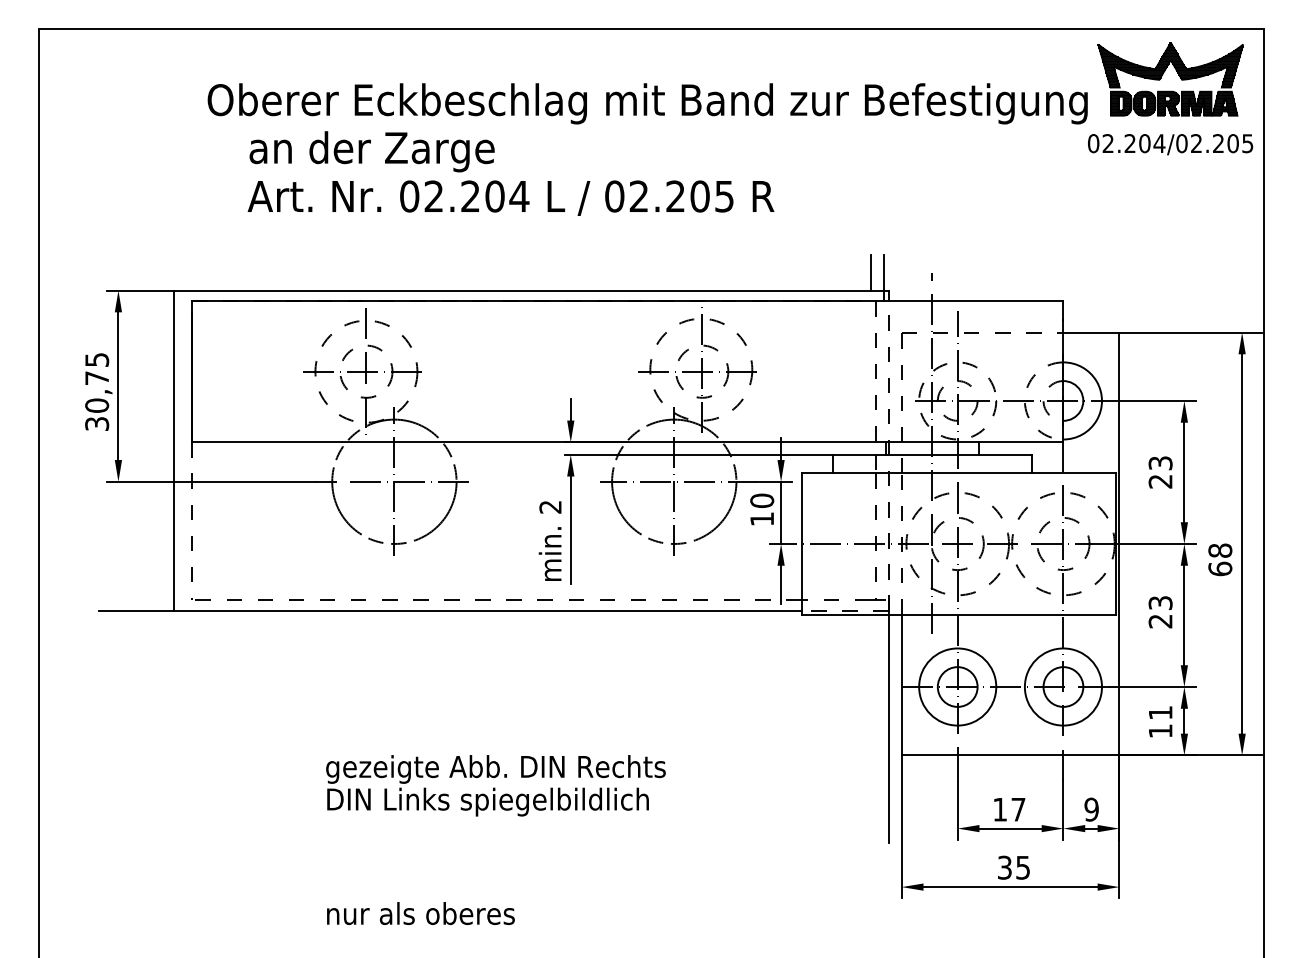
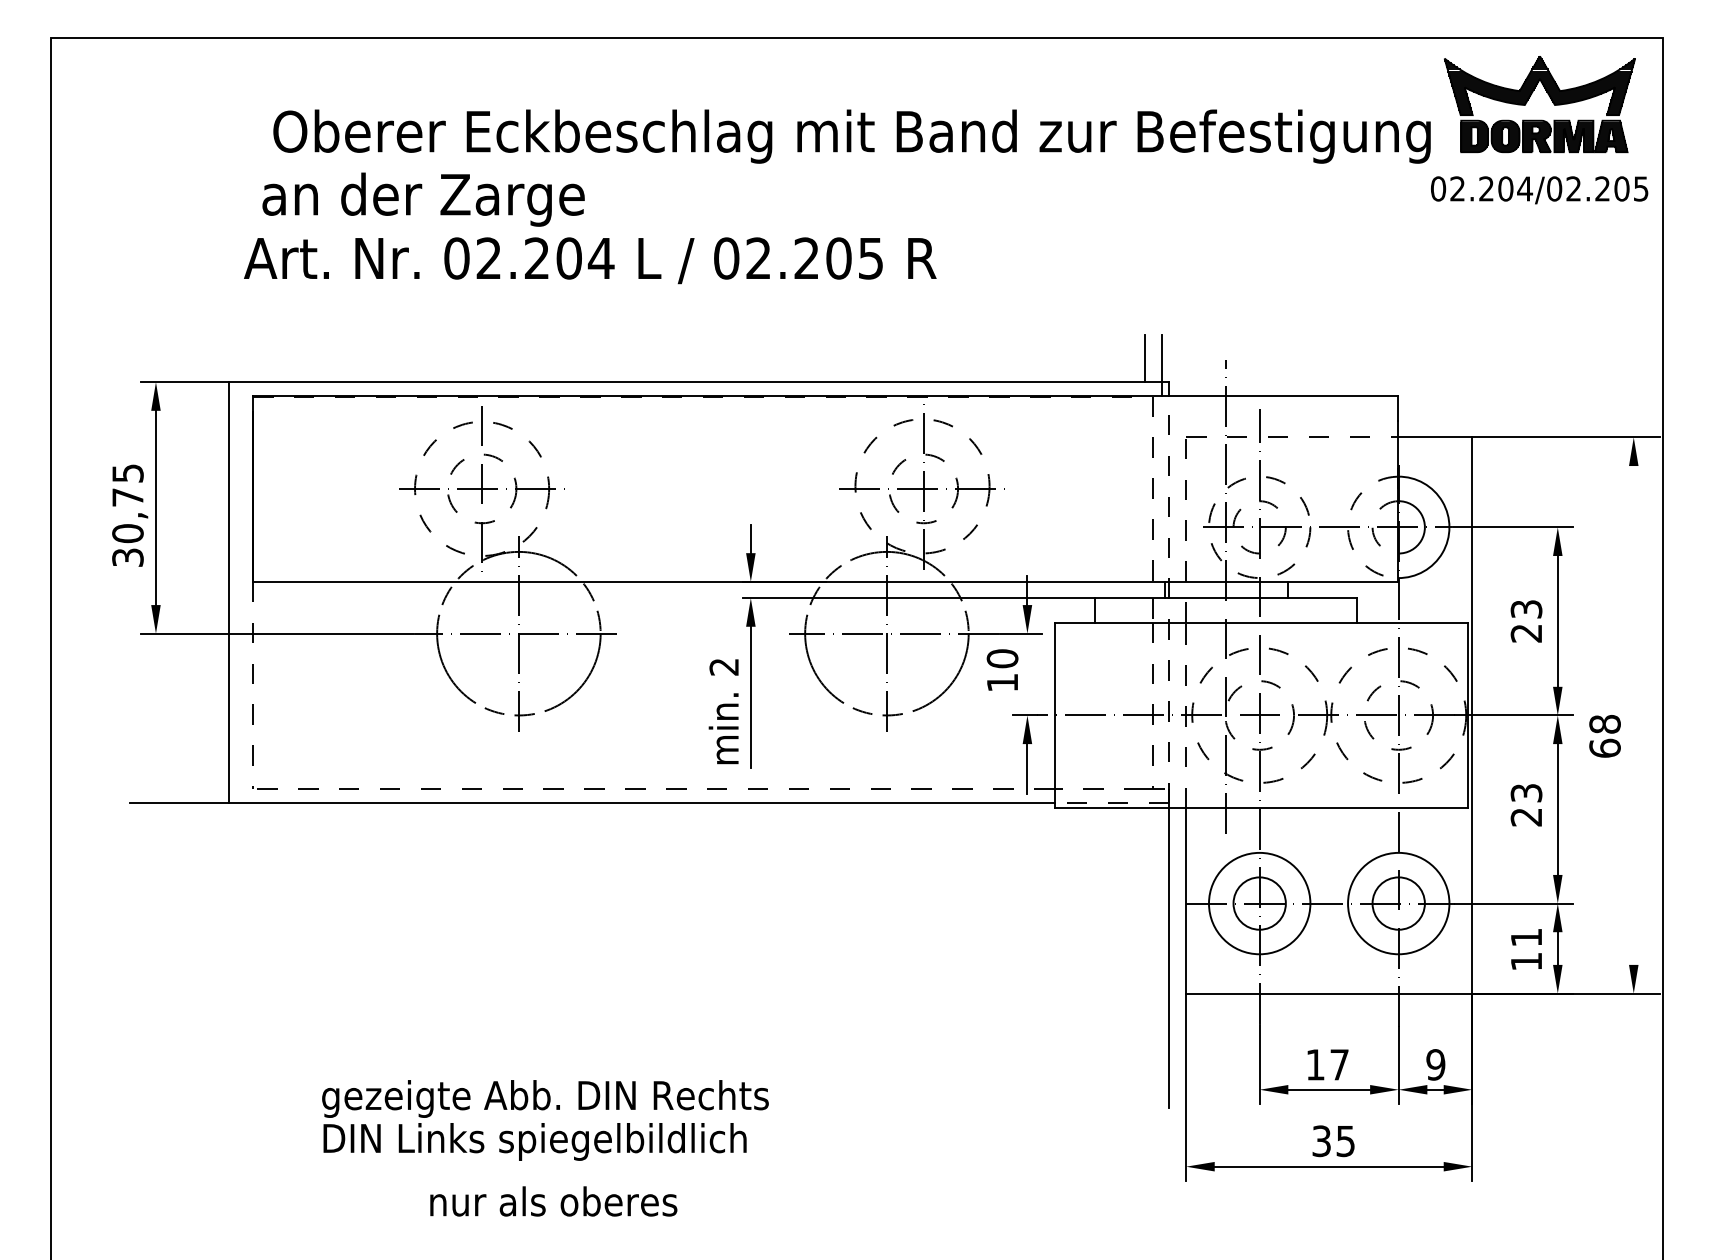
text: (372, 151) -> (423, 199), moved
text: (511, 198) -> (590, 260), moved
line: (781, 512) -> (1027, 674), removed
line: (1241, 544) -> (1633, 715), removed
text: (495, 785) -> (545, 1120), moved

